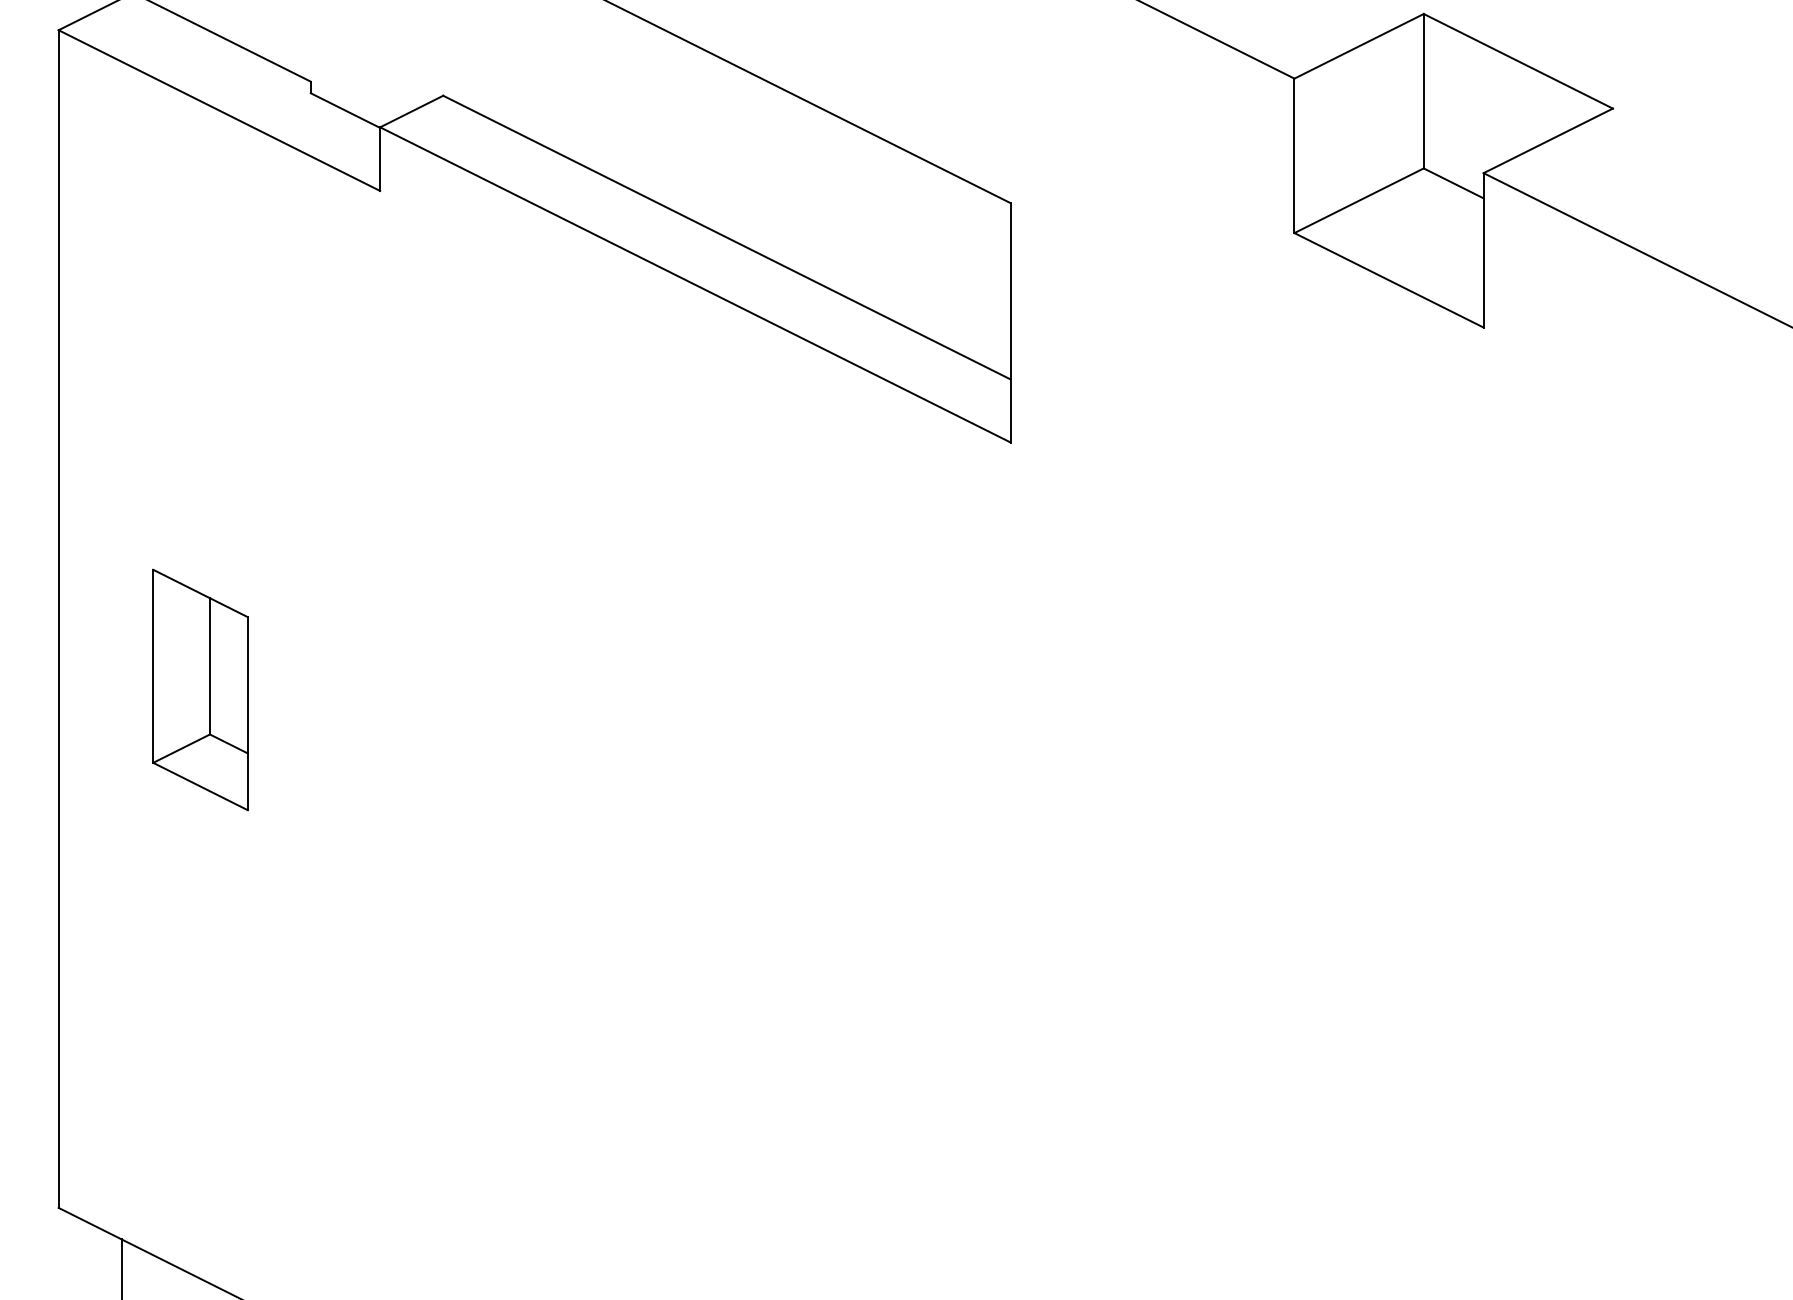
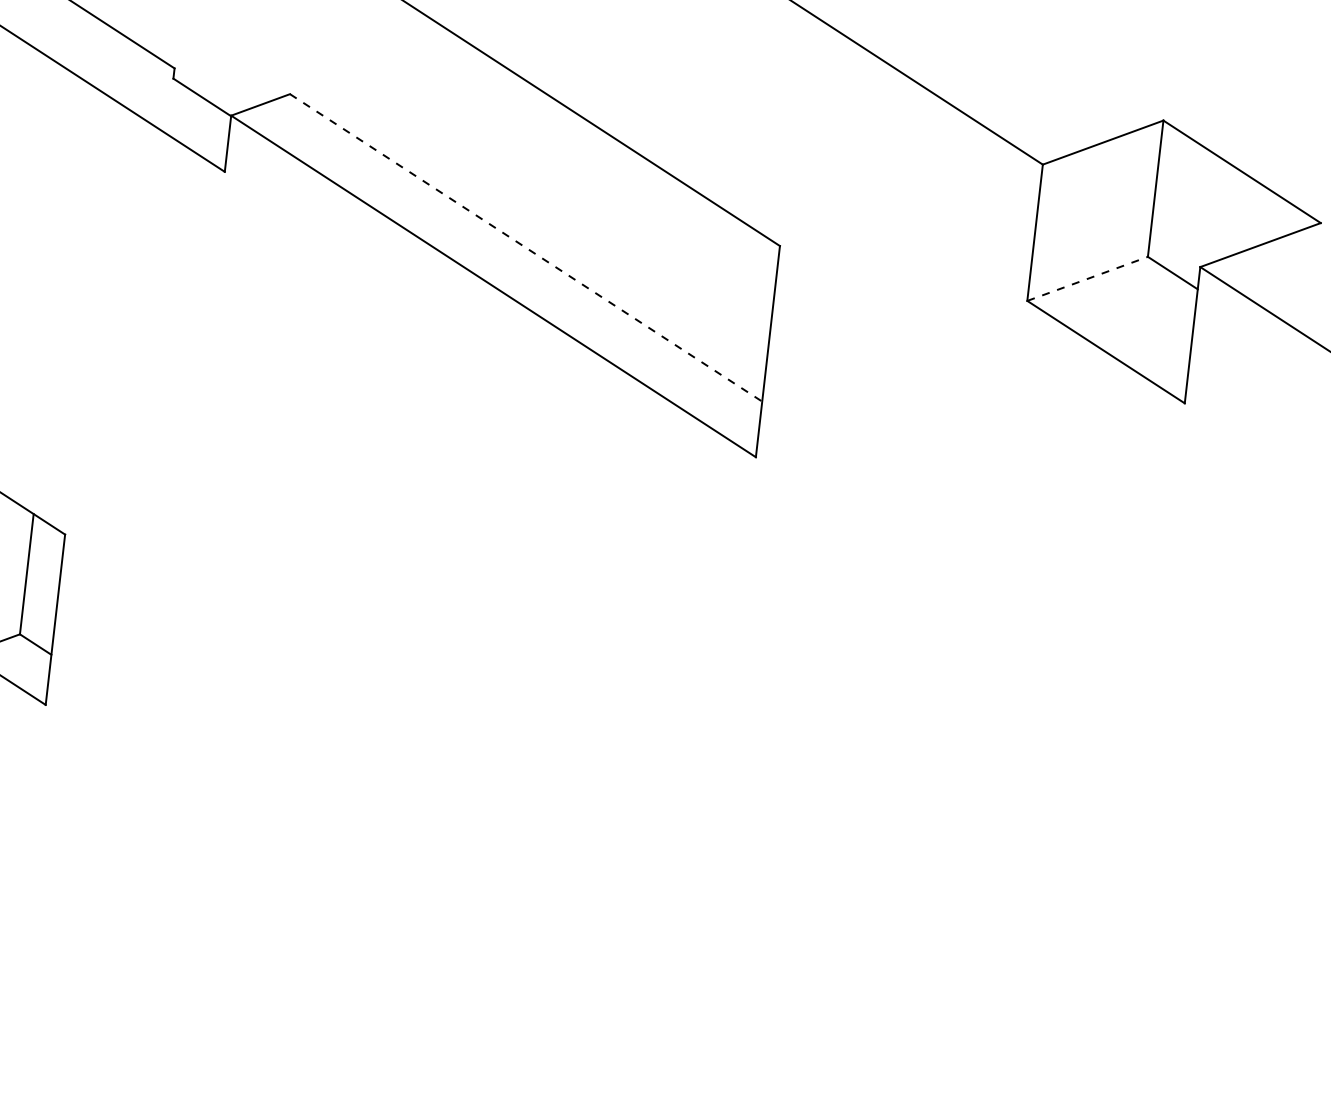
line: (1359, 200) -> (1087, 278), solid -> dashed
line: (727, 237) -> (526, 247), solid -> dashed

